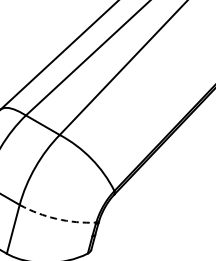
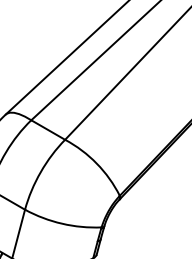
arc: (56, 218) -> (61, 223), dashed -> solid

